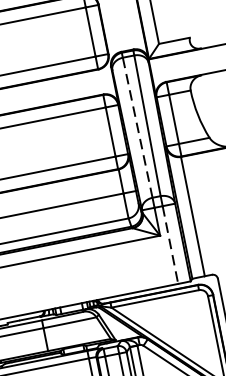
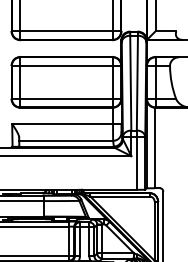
line: (137, 128) -> (130, 83), dashed -> solid
line: (170, 246) -> (136, 164), dashed -> solid

